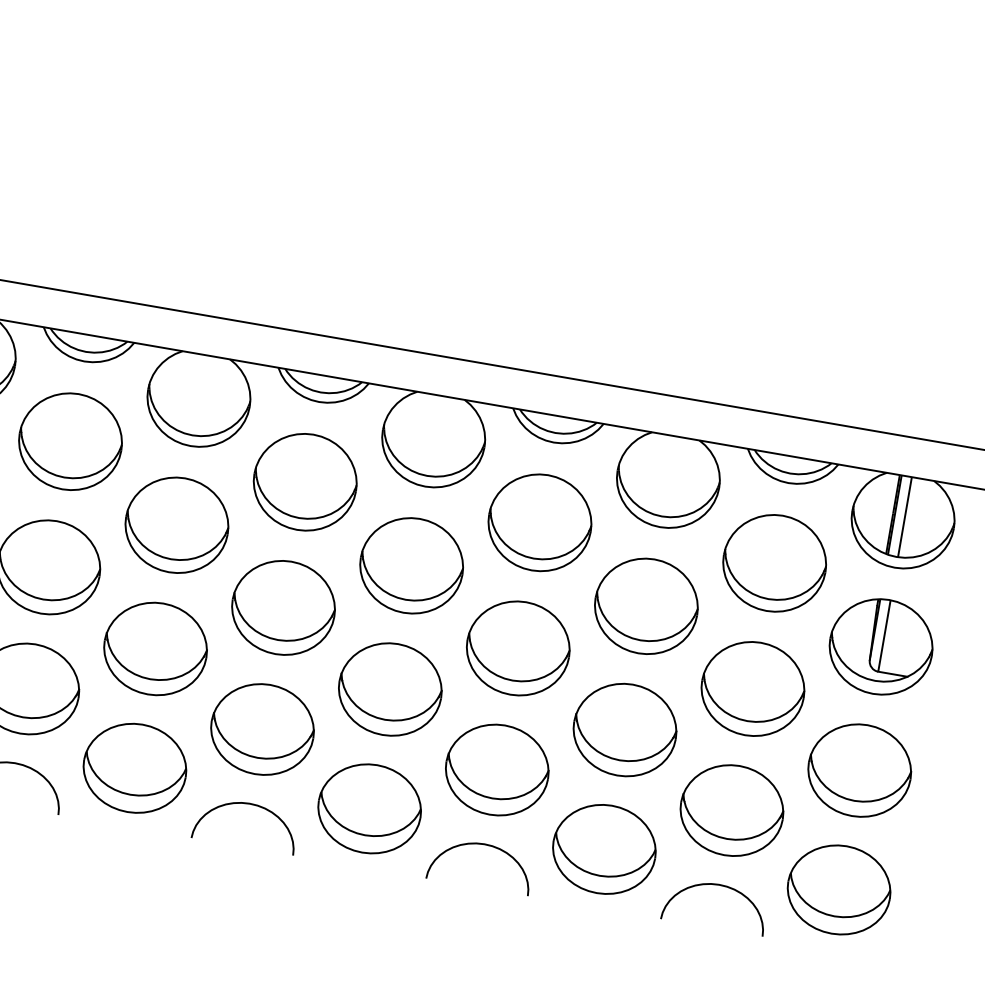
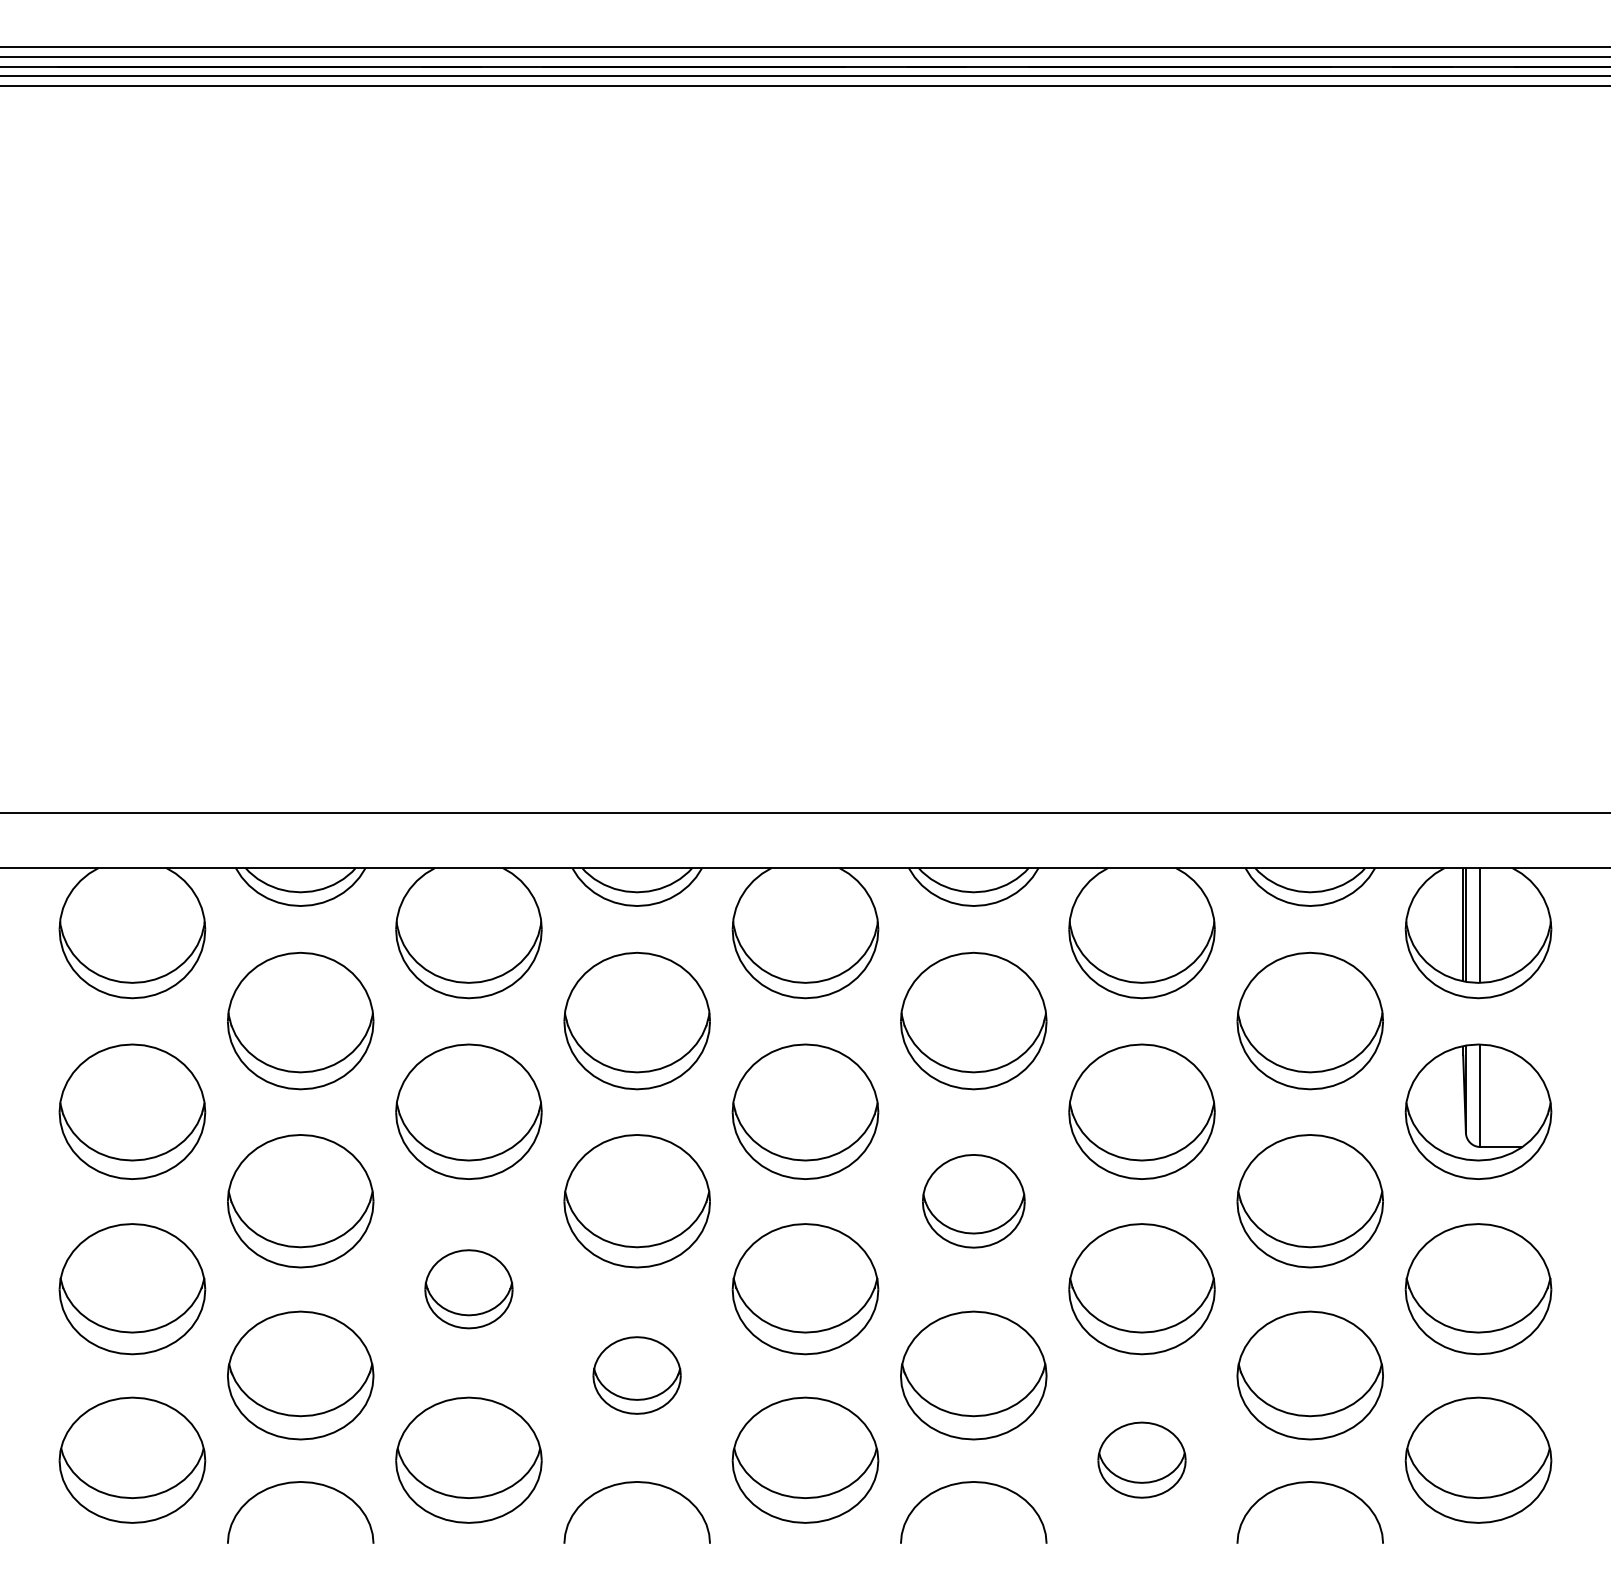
part: (518, 648) -> (973, 1201), size x0.7
part: (155, 649) -> (468, 1289), size x0.6
part: (262, 729) -> (636, 1375), size x0.6
part: (604, 848) -> (1141, 1459), size x0.6

